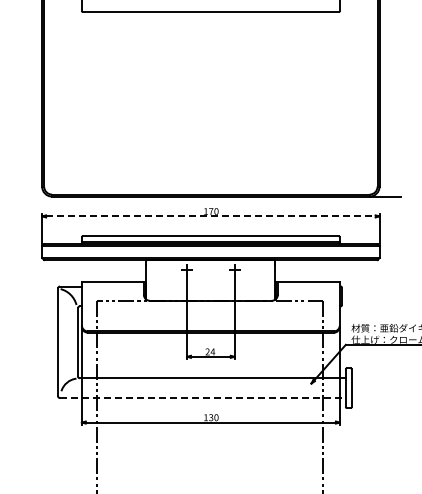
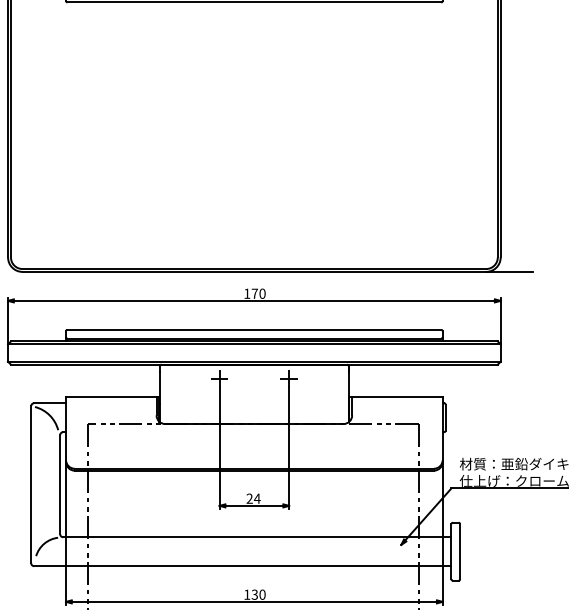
line: (210, 216) -> (253, 300), dashed -> solid
line: (202, 398) -> (242, 566), dashed -> solid

